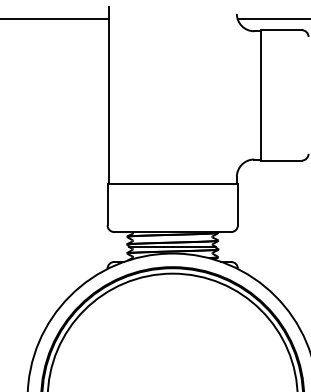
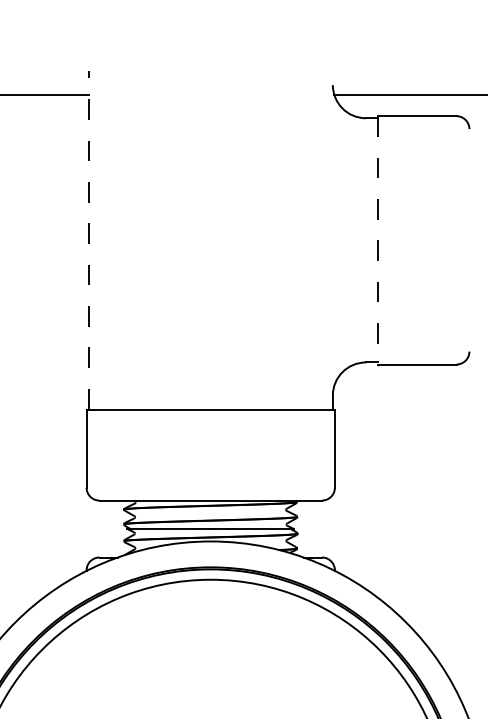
line: (108, 95) -> (88, 240), solid -> dashed
line: (260, 95) -> (377, 240), solid -> dashed

